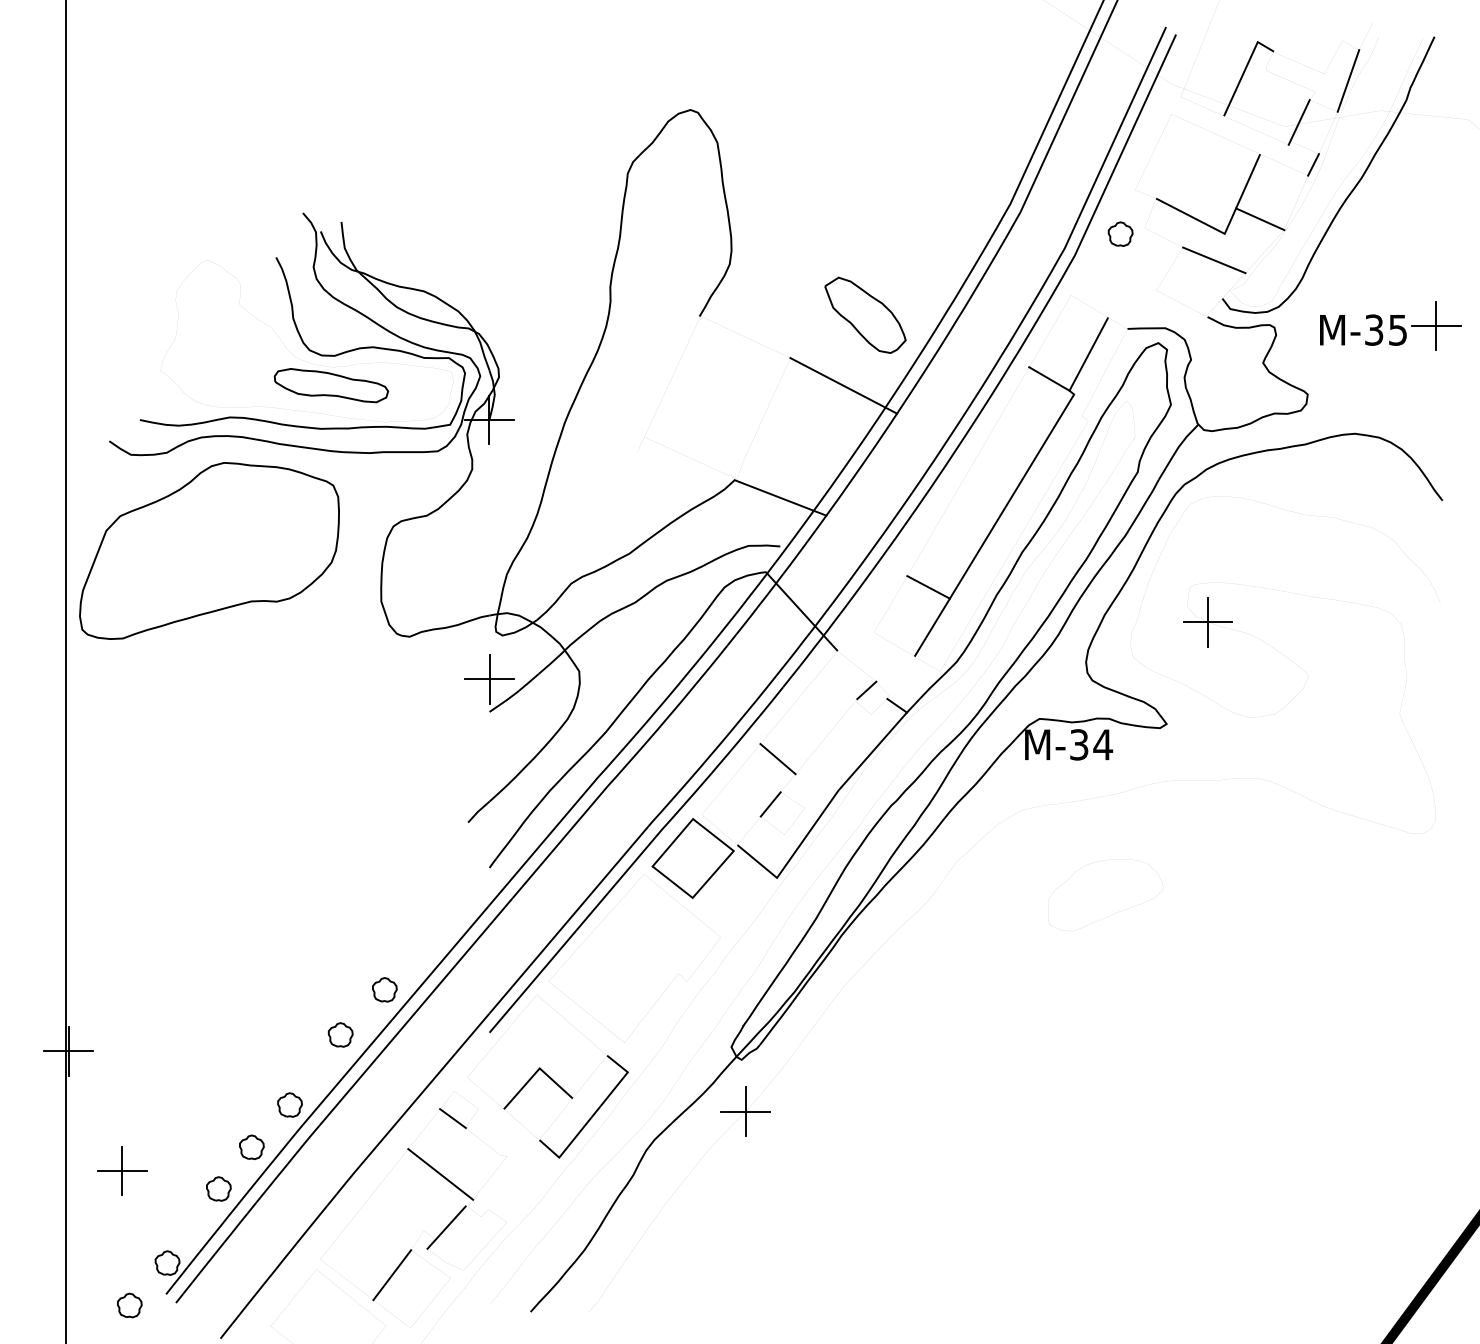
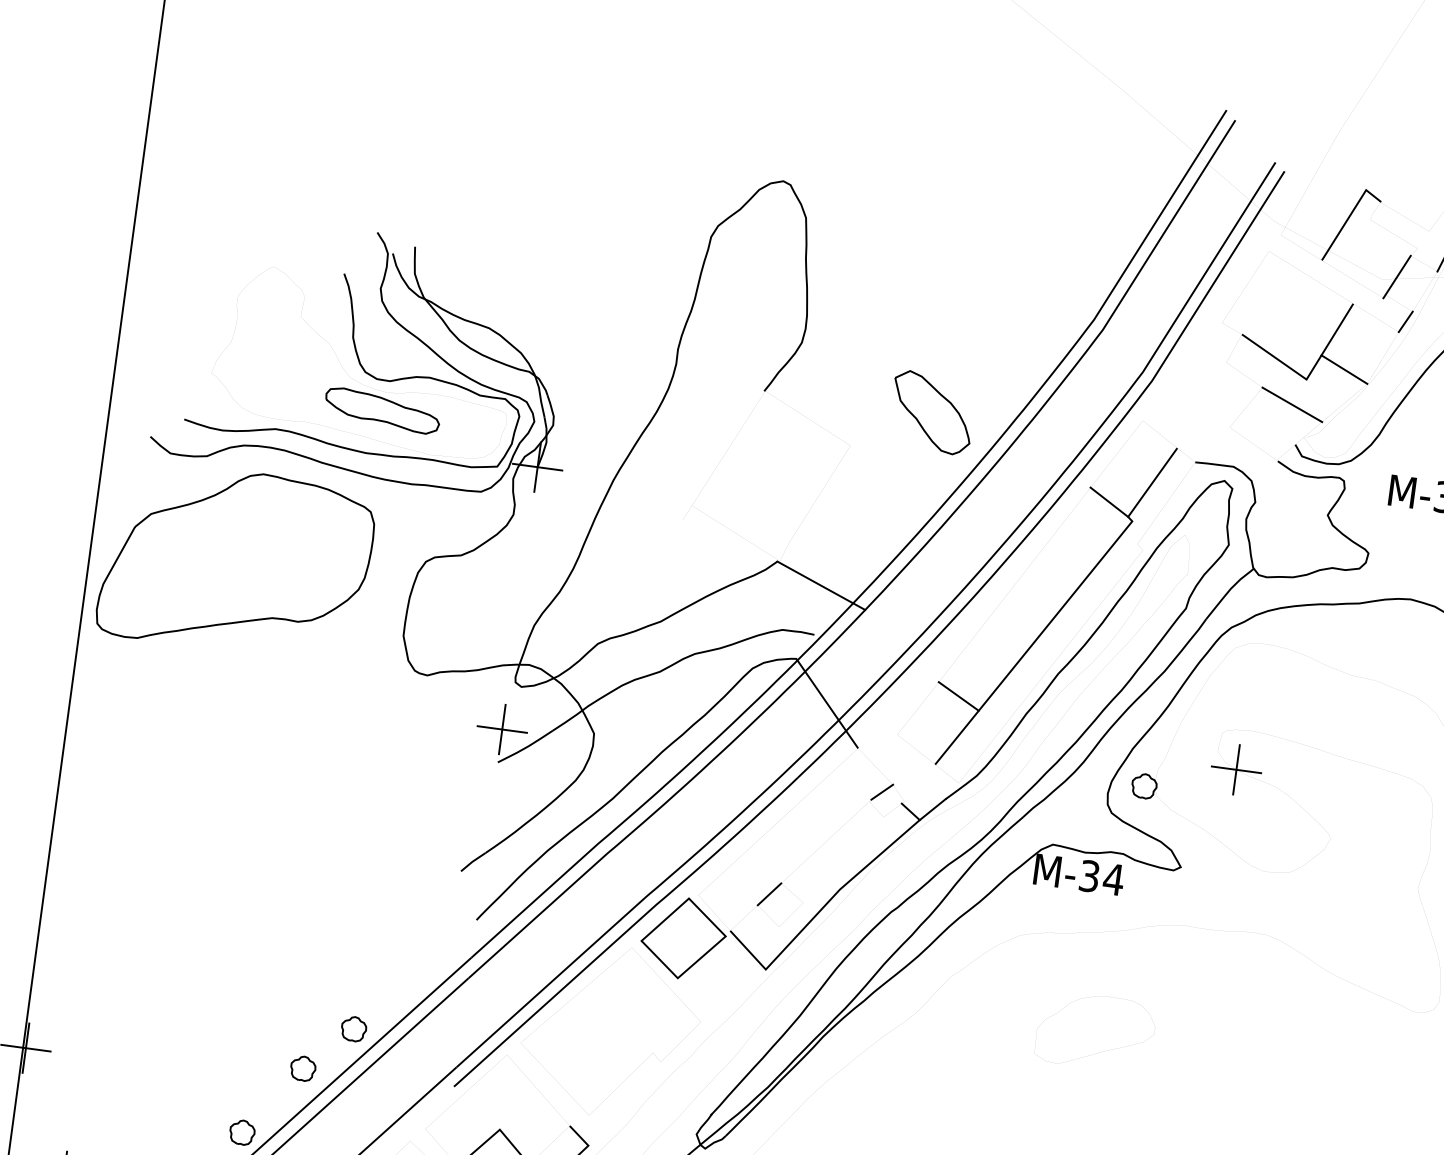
part: (1120, 233) -> (1144, 785), moved
line: (843, 385) -> (900, 480), removed
line: (777, 759) -> (782, 849), removed

